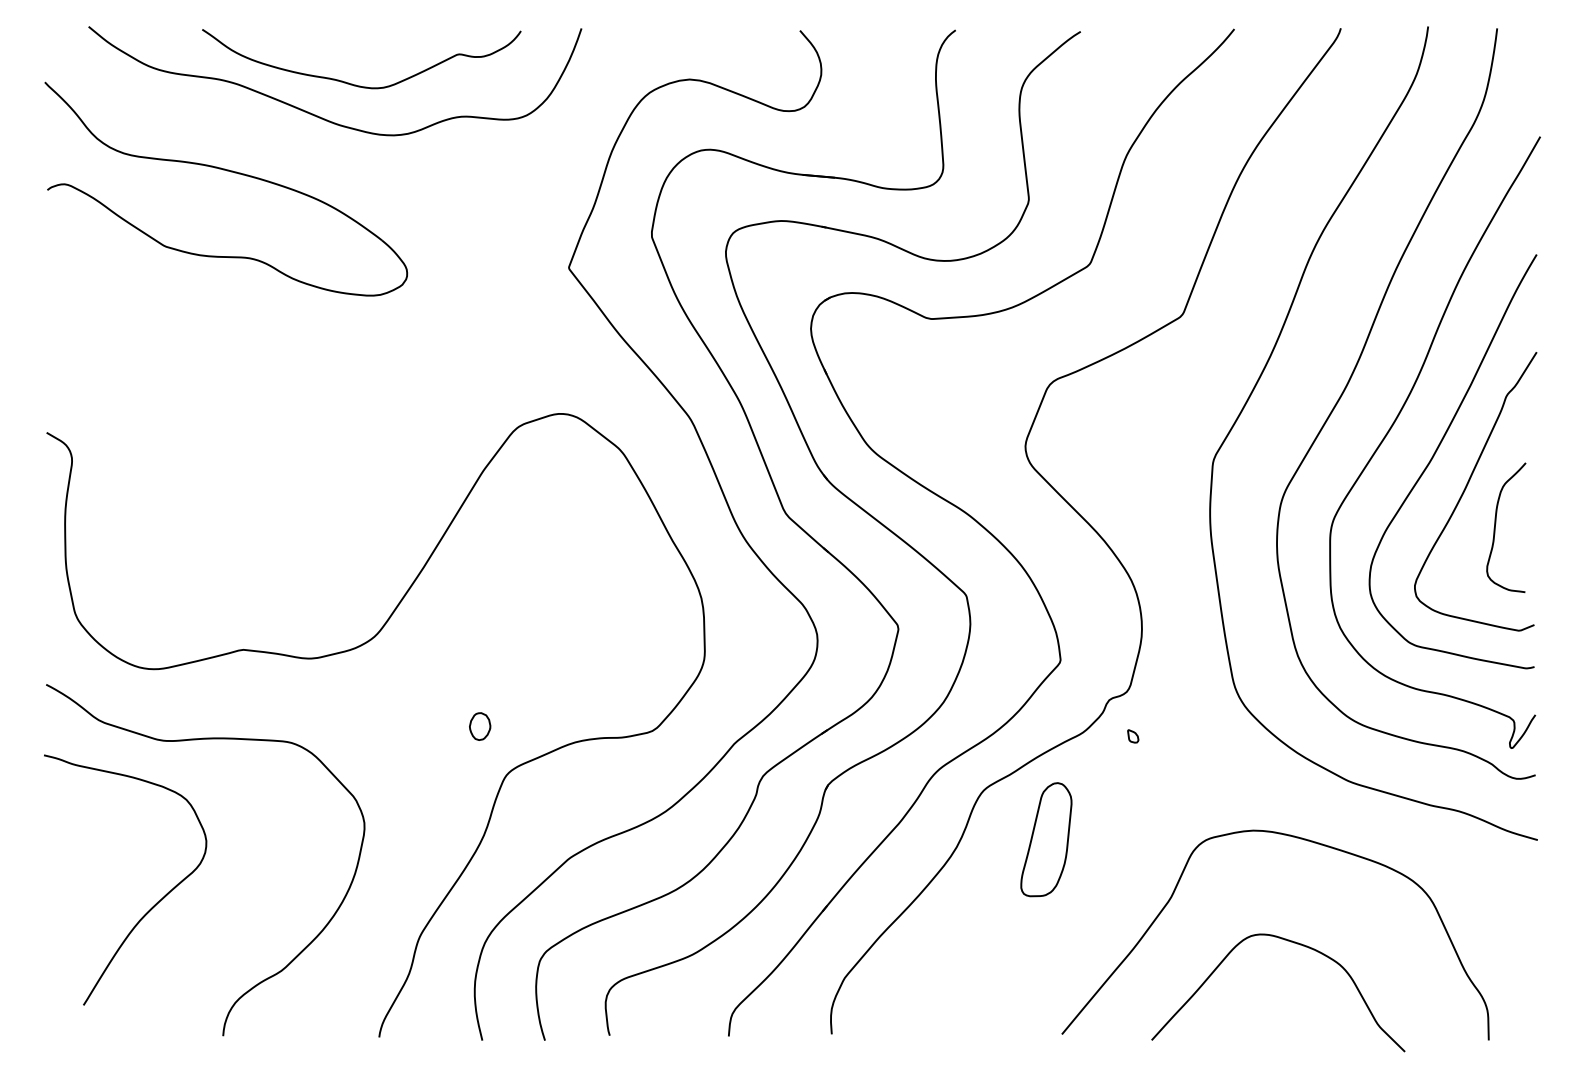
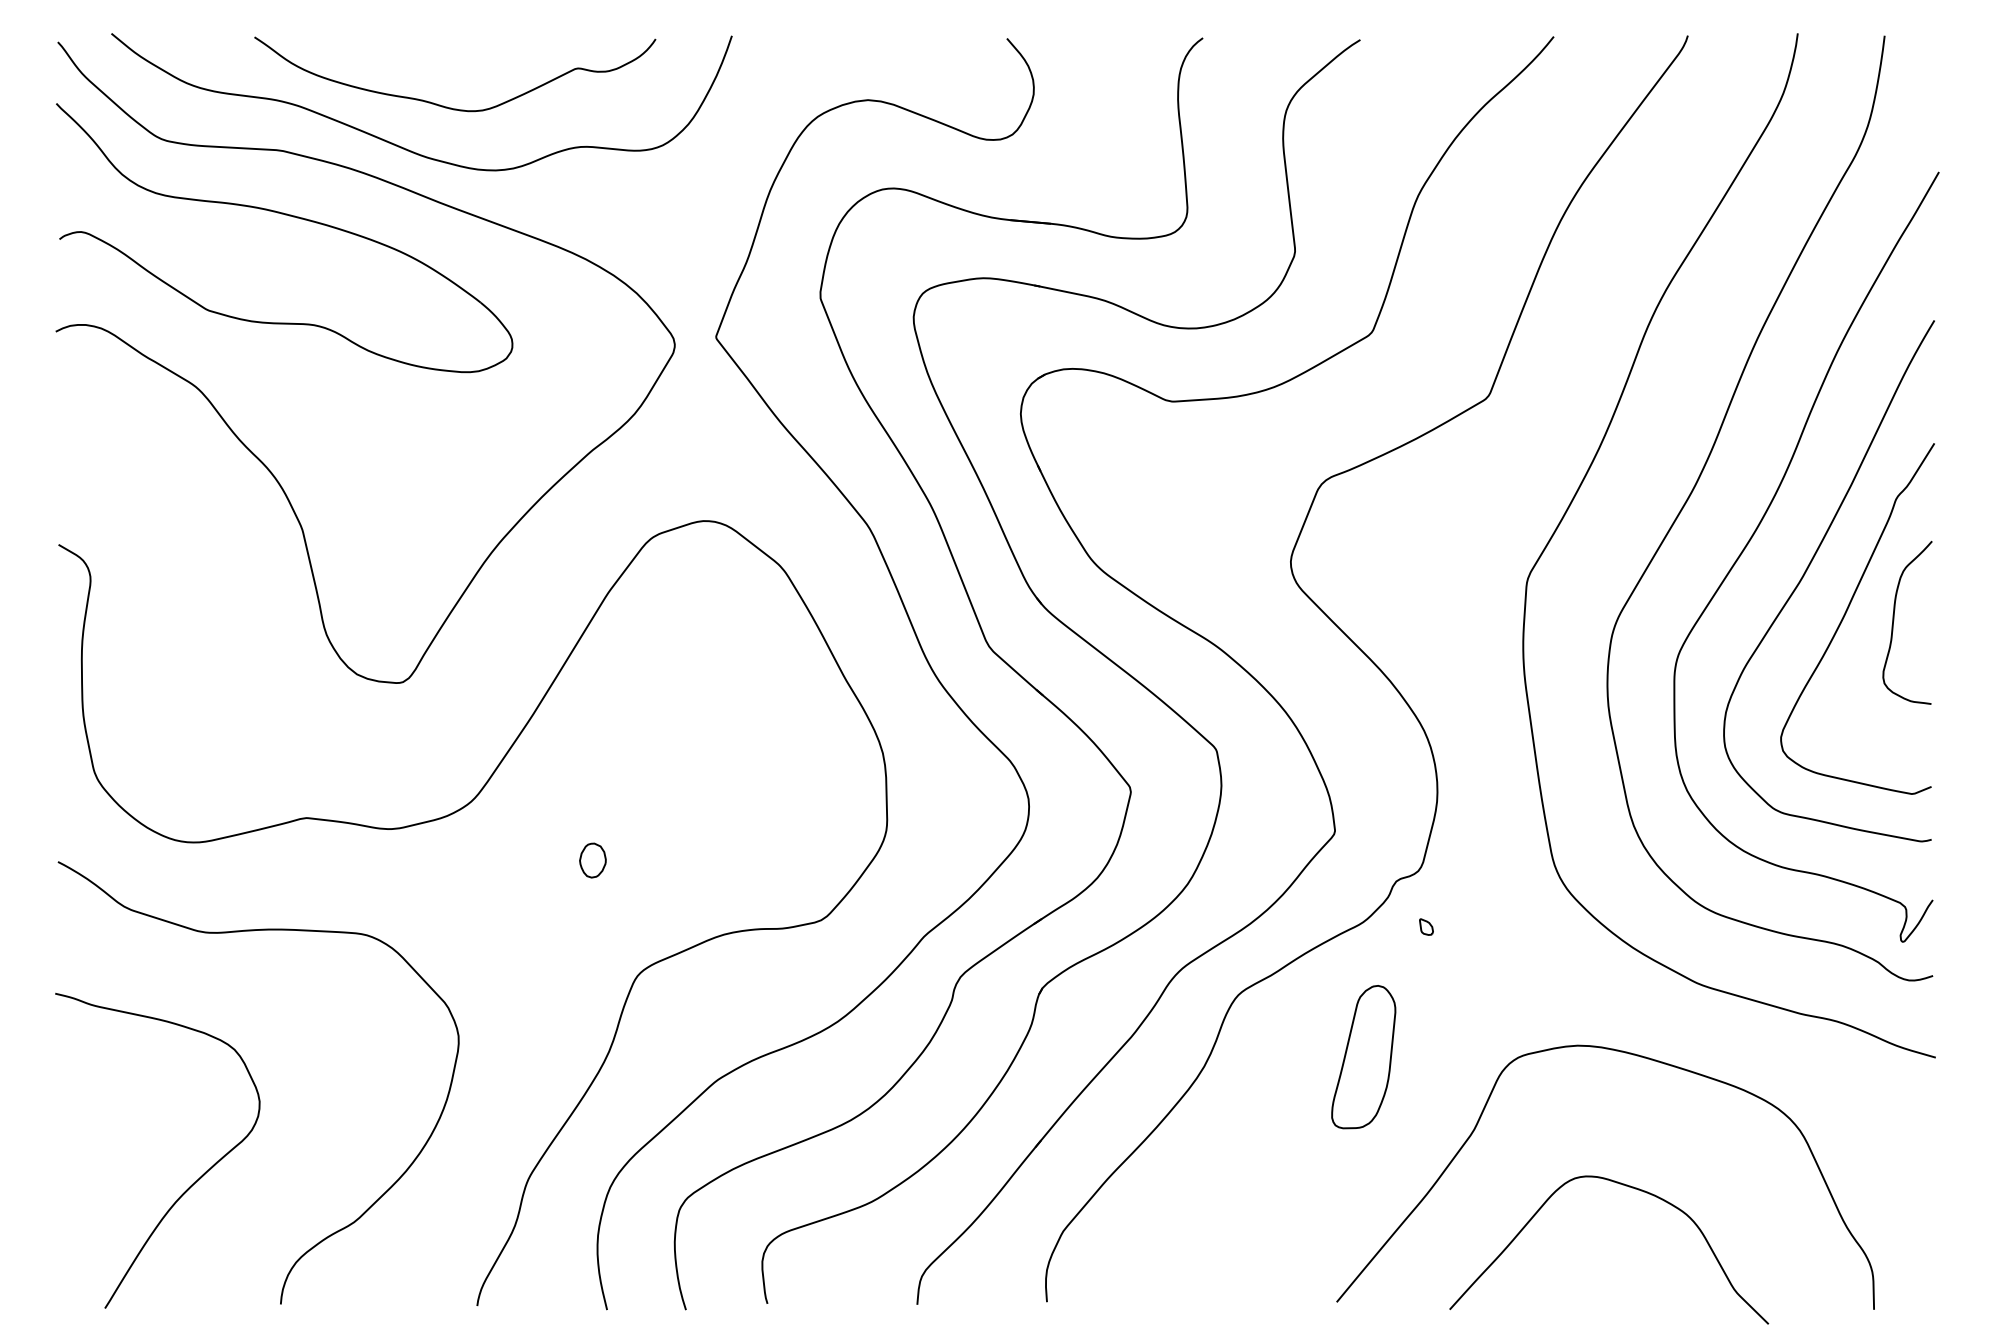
curve: (210, 368) -> (264, 463), added
curve: (1496, 523) -> (1895, 617), moved
part: (480, 726) -> (593, 860), moved
part: (1046, 839) -> (1363, 1056), moved
curve: (152, 906) -> (191, 1184), moved

